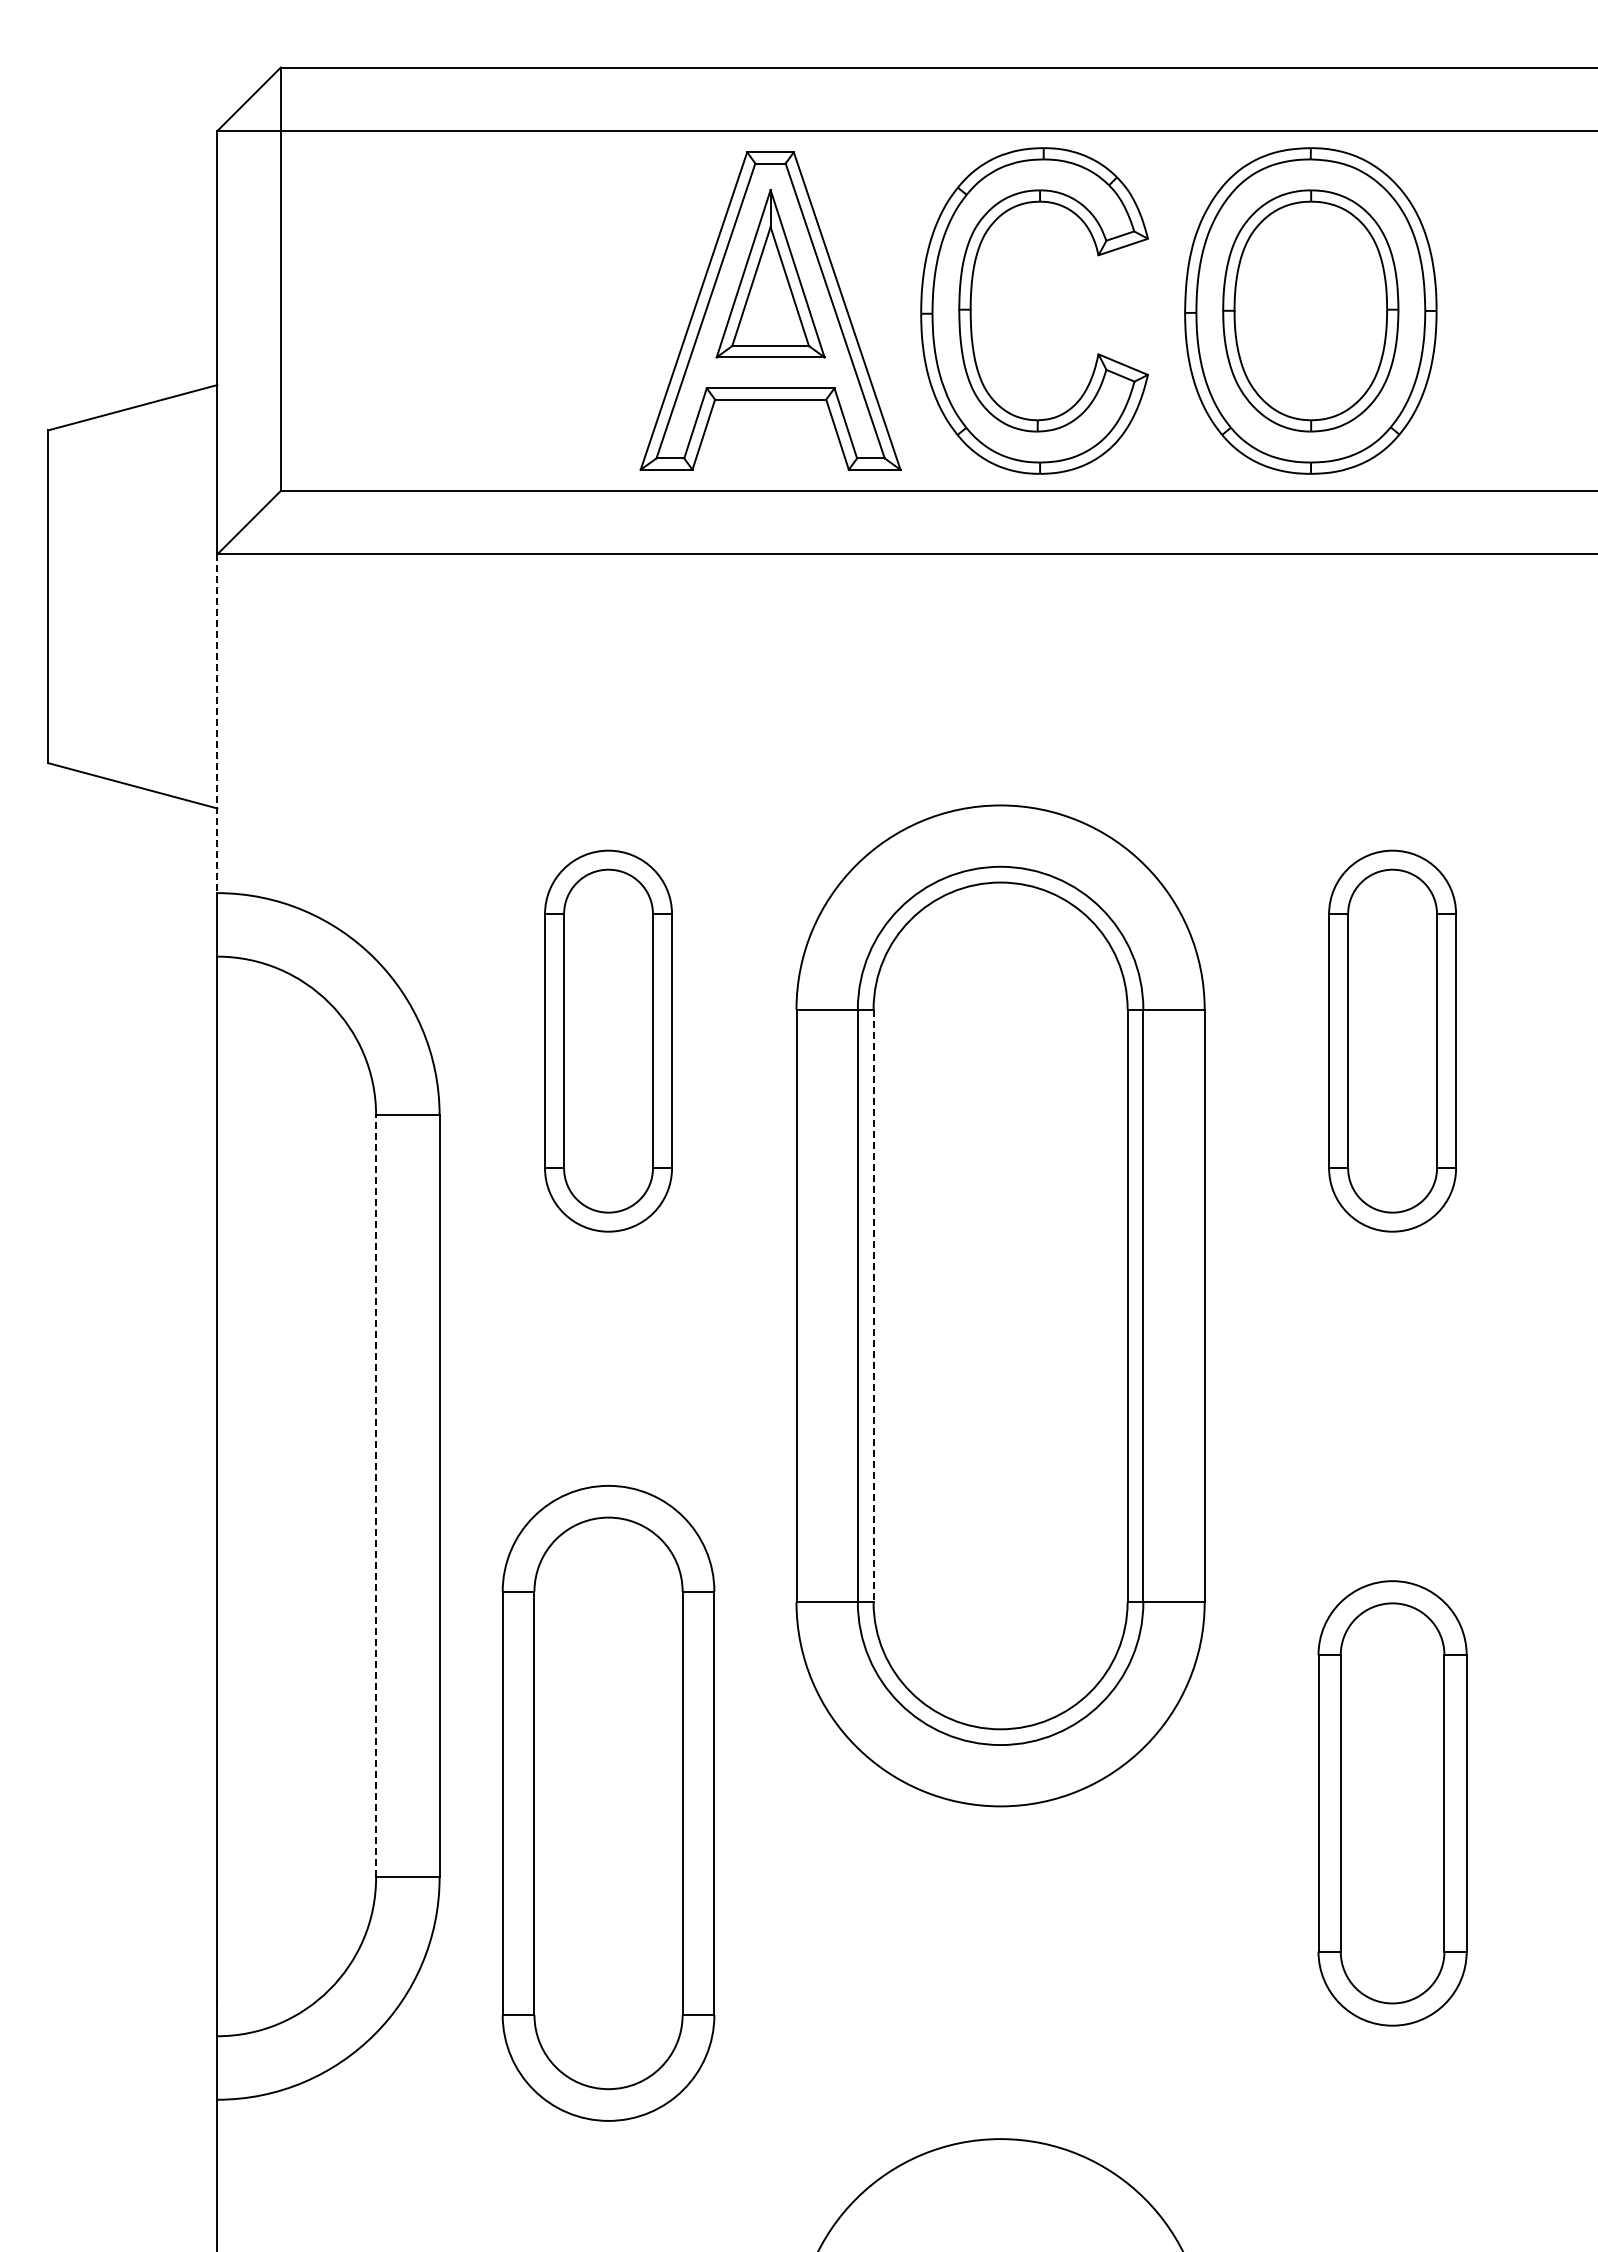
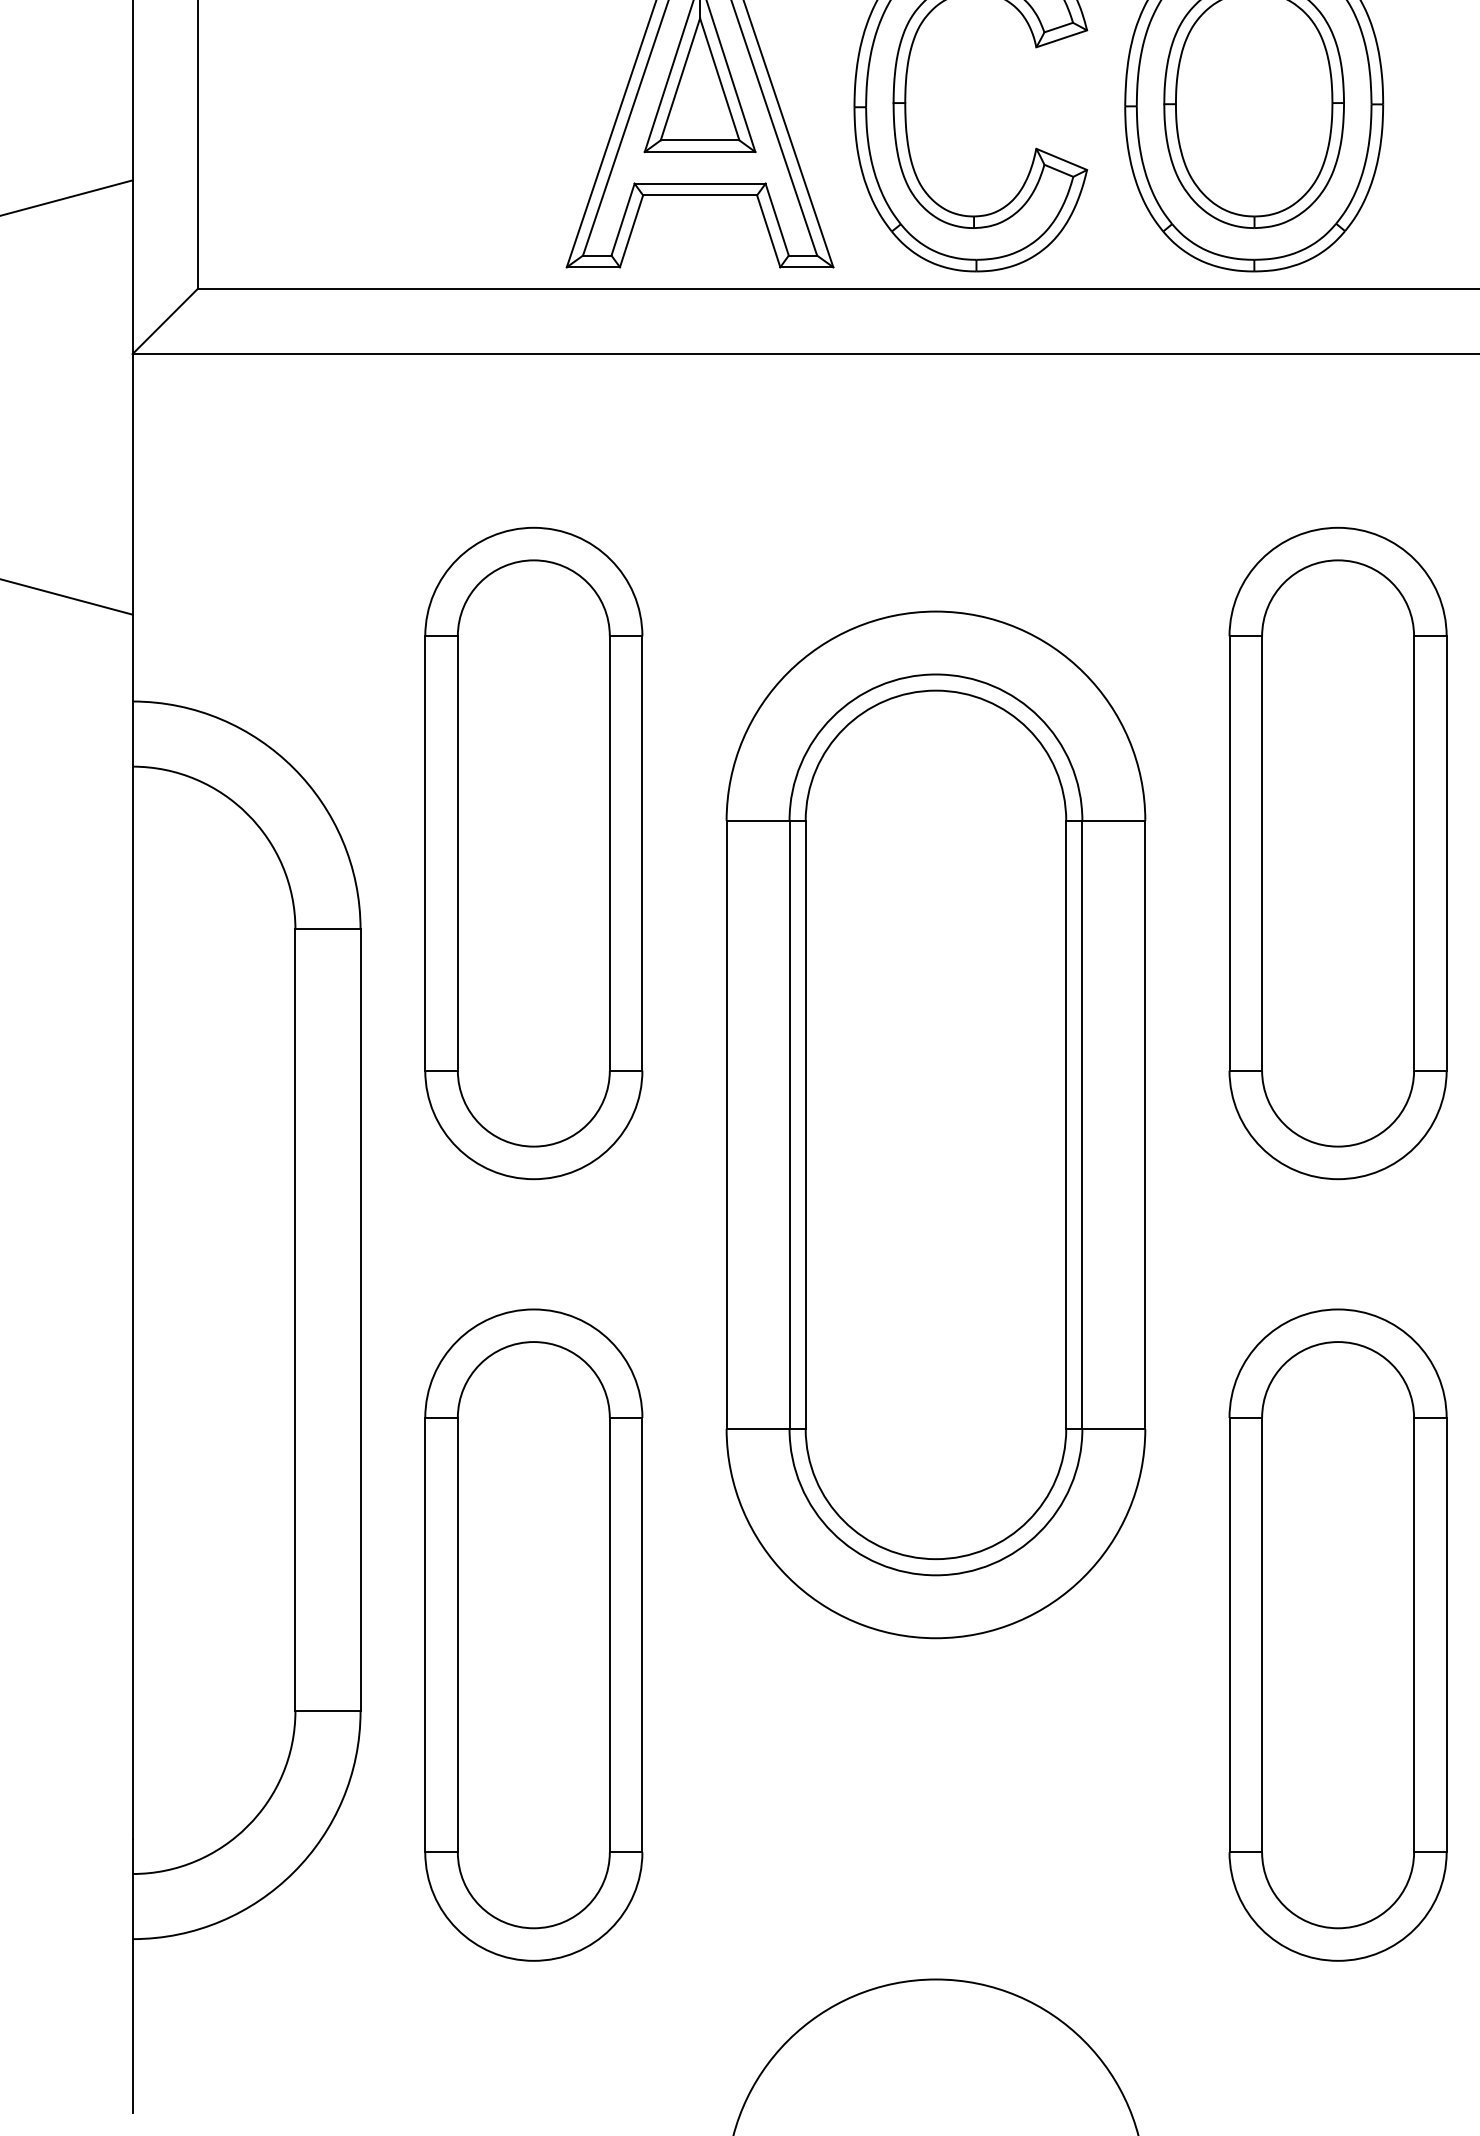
line: (217, 724) -> (132, 528), dashed -> solid
part: (608, 1040) -> (533, 852), size x1.67
part: (1392, 1040) -> (1337, 852), size x1.67
line: (873, 1306) -> (805, 1125), dashed -> solid
line: (376, 1495) -> (295, 1319), dashed -> solid
part: (1392, 1803) -> (1337, 1635), size x1.43

